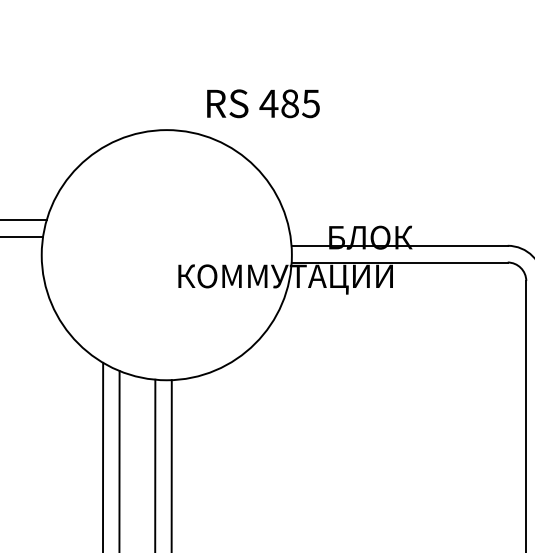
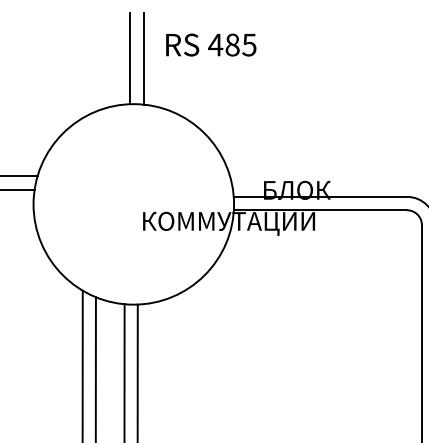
line: (162, 73) -> (130, 58), added
line: (178, 73) -> (143, 58), added
text: (263, 103) -> (211, 44), moved

